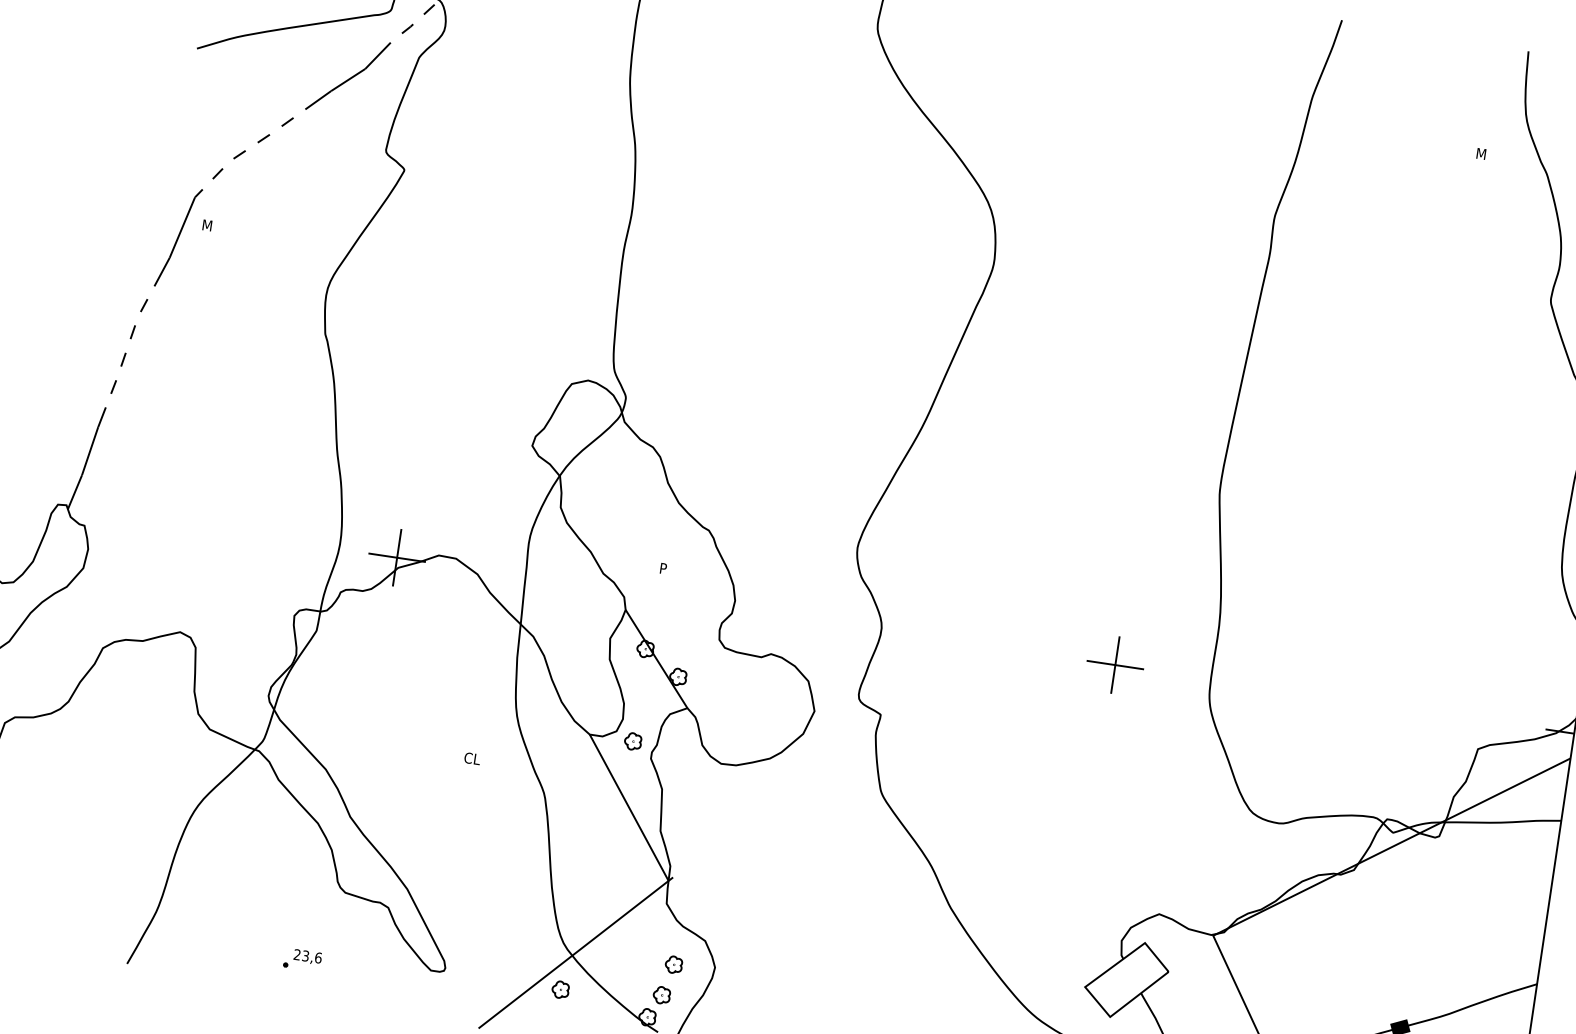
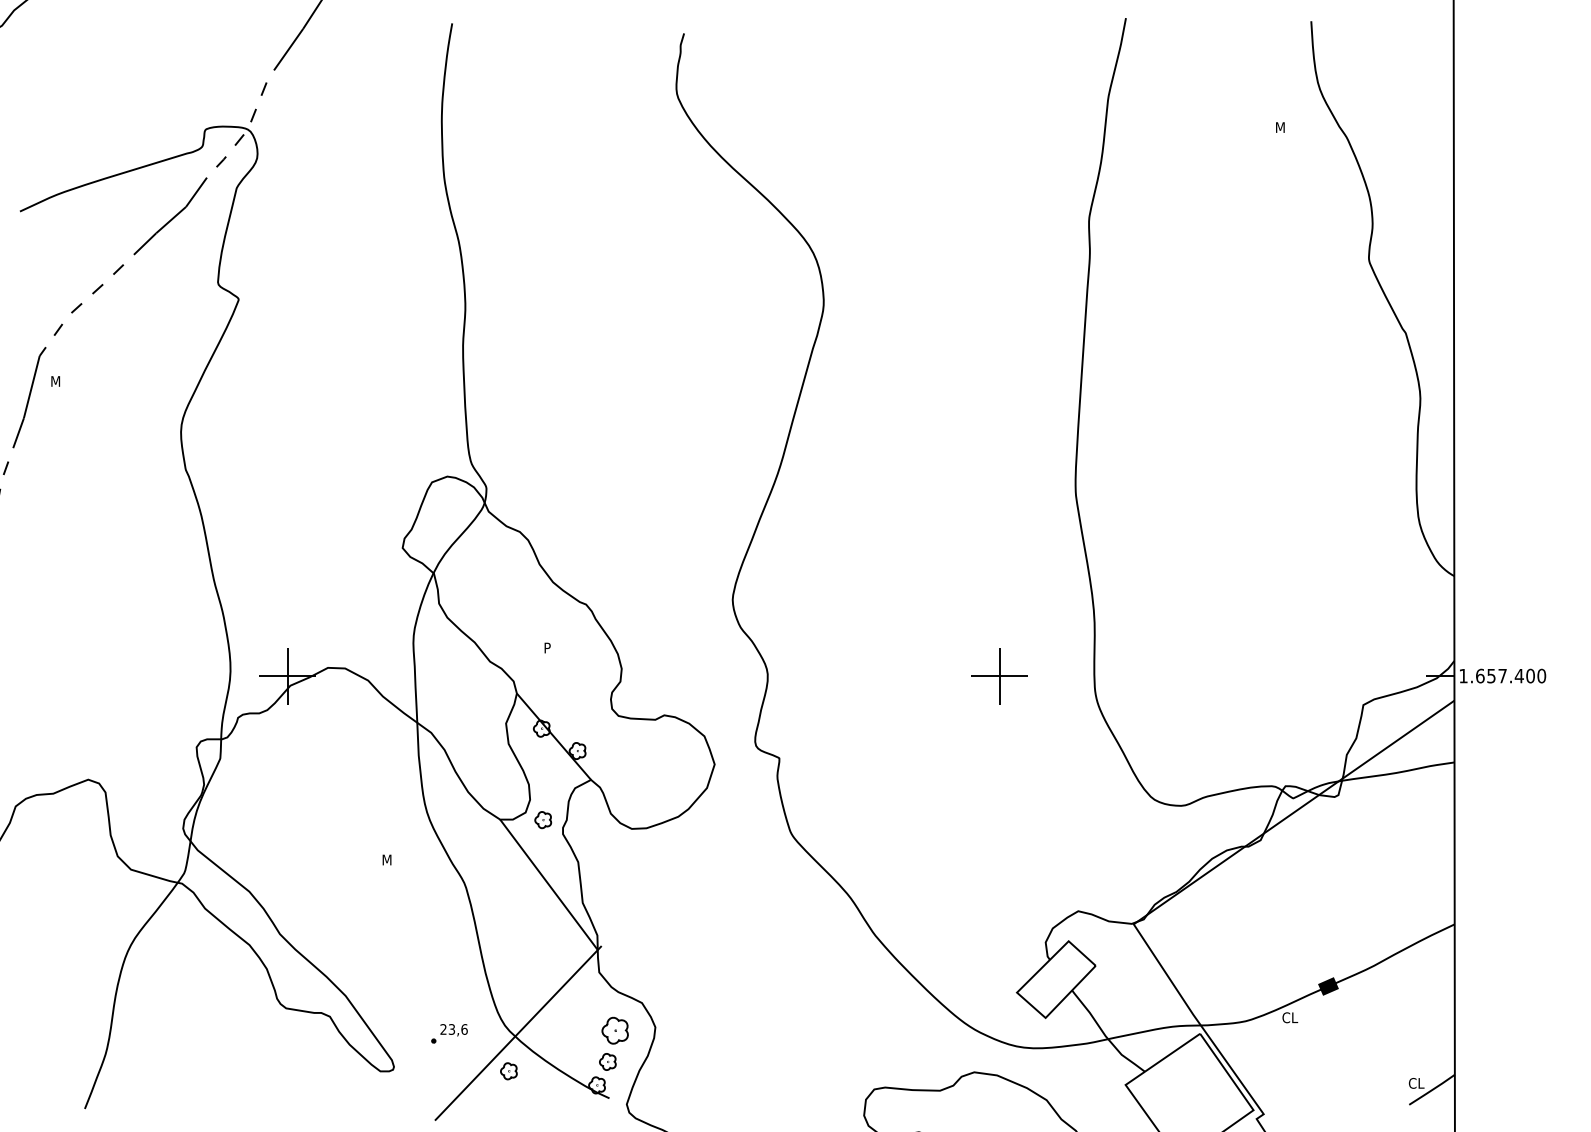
text: (472, 758) -> (389, 859), CL -> M
part: (302, 959) -> (449, 1033), moved
part: (673, 964) -> (614, 1030), size x1.6

